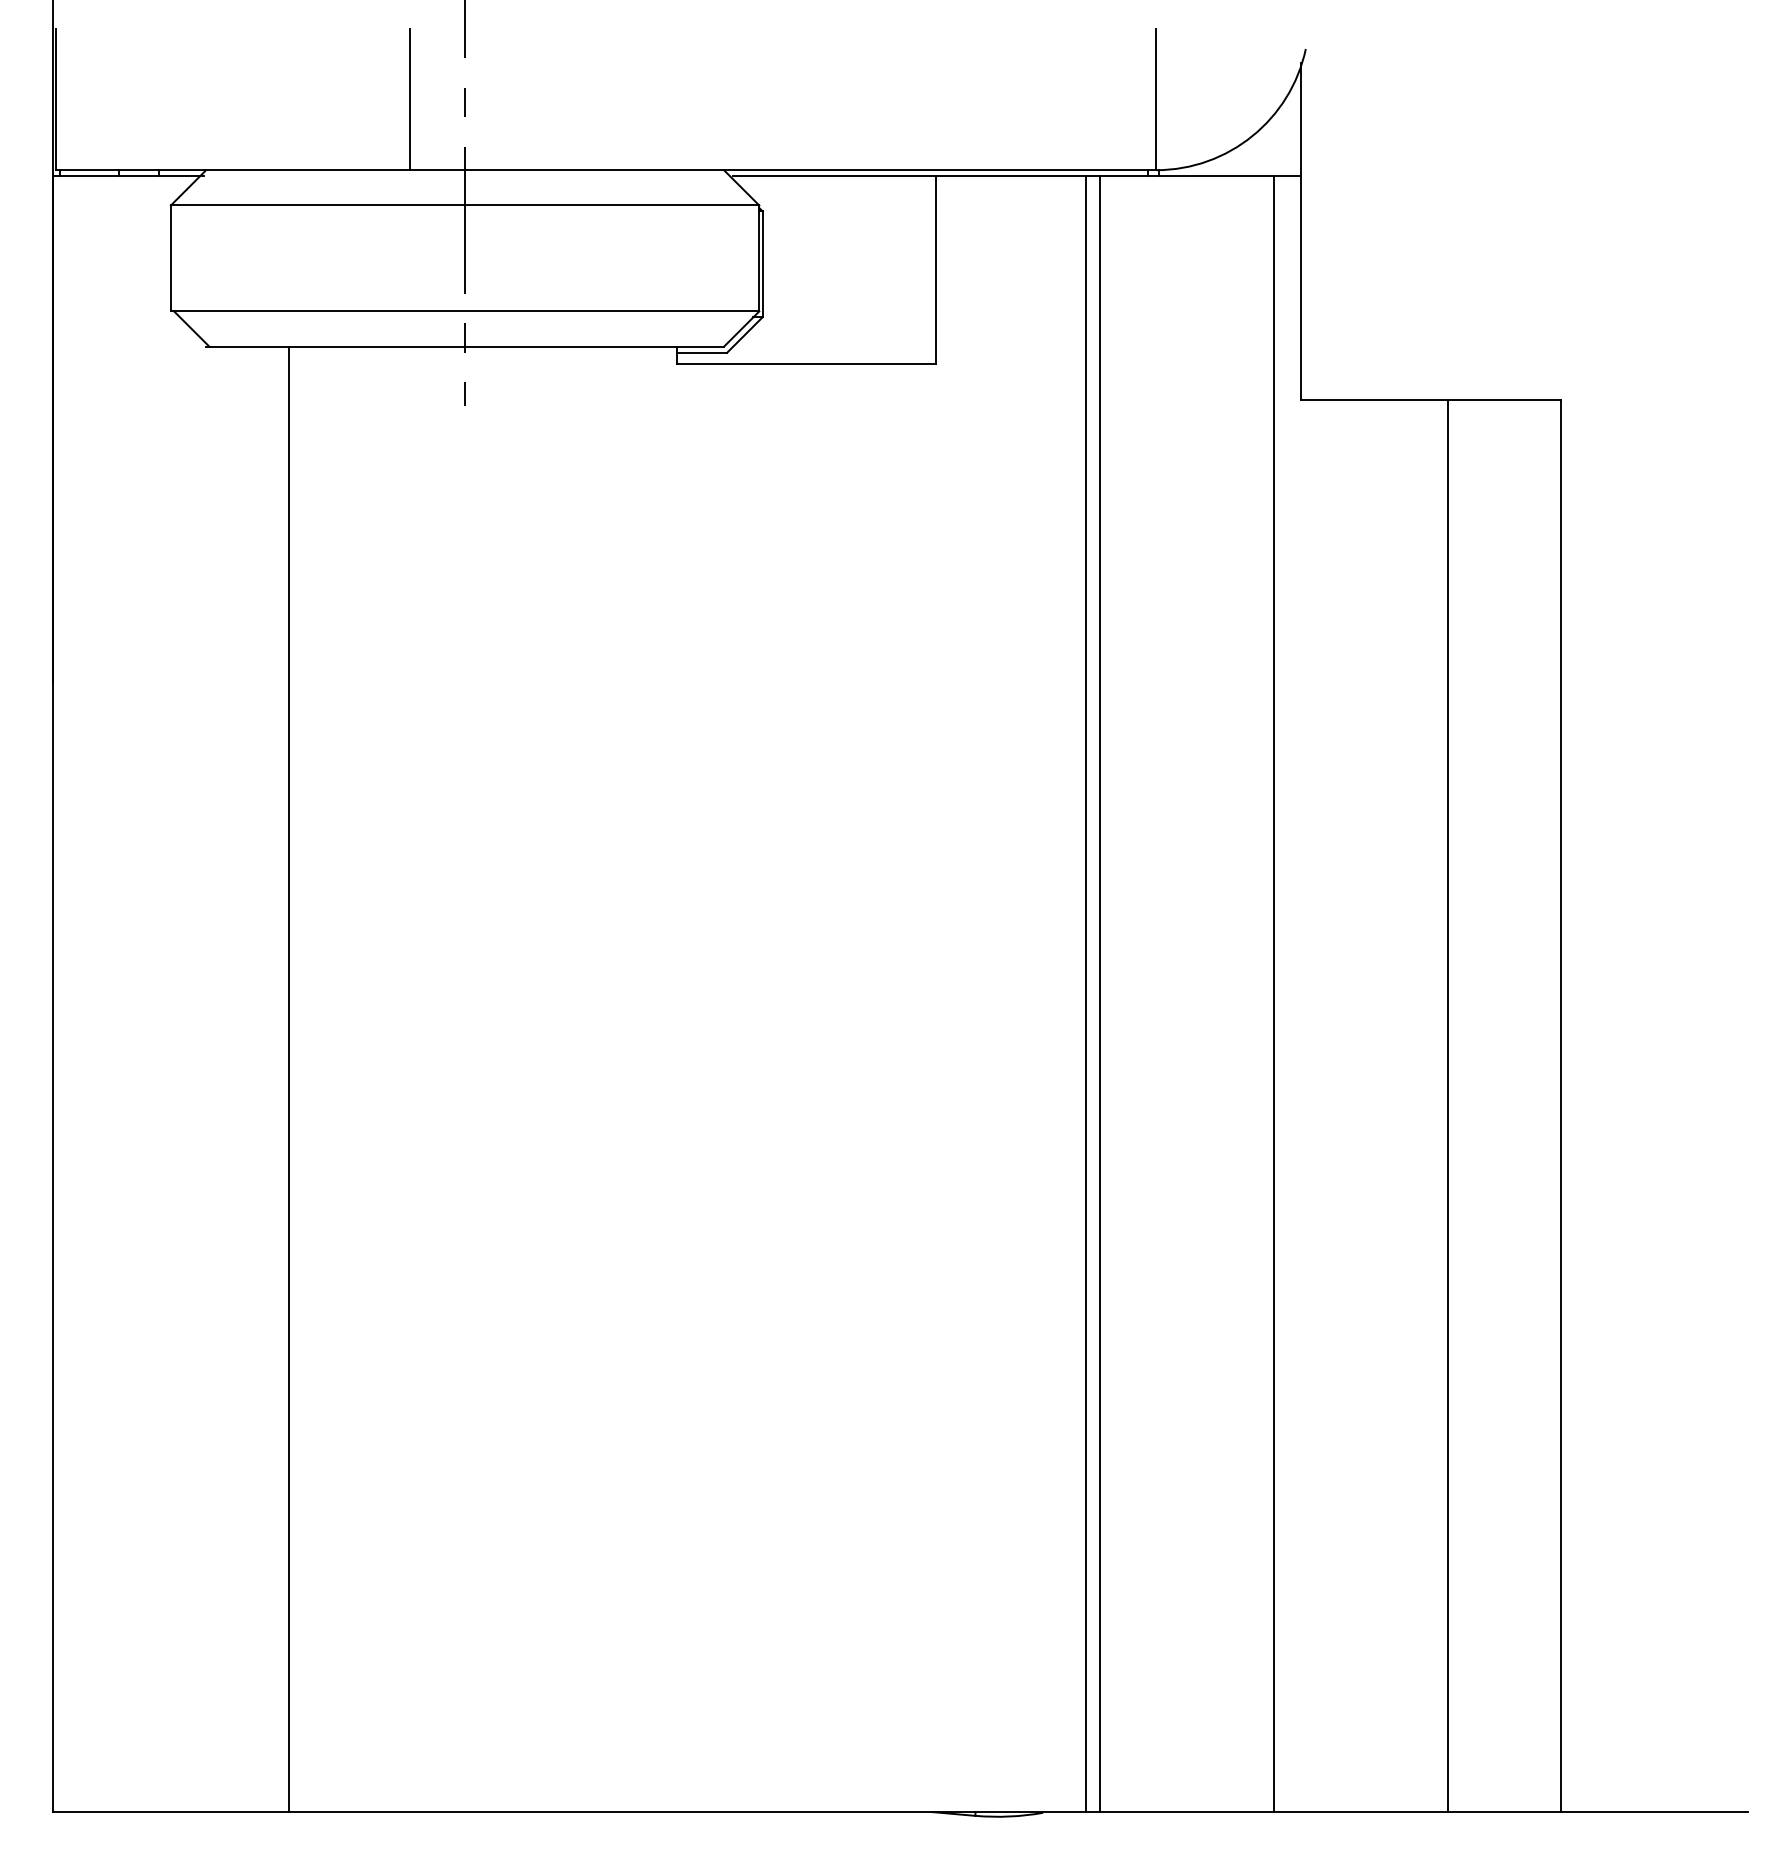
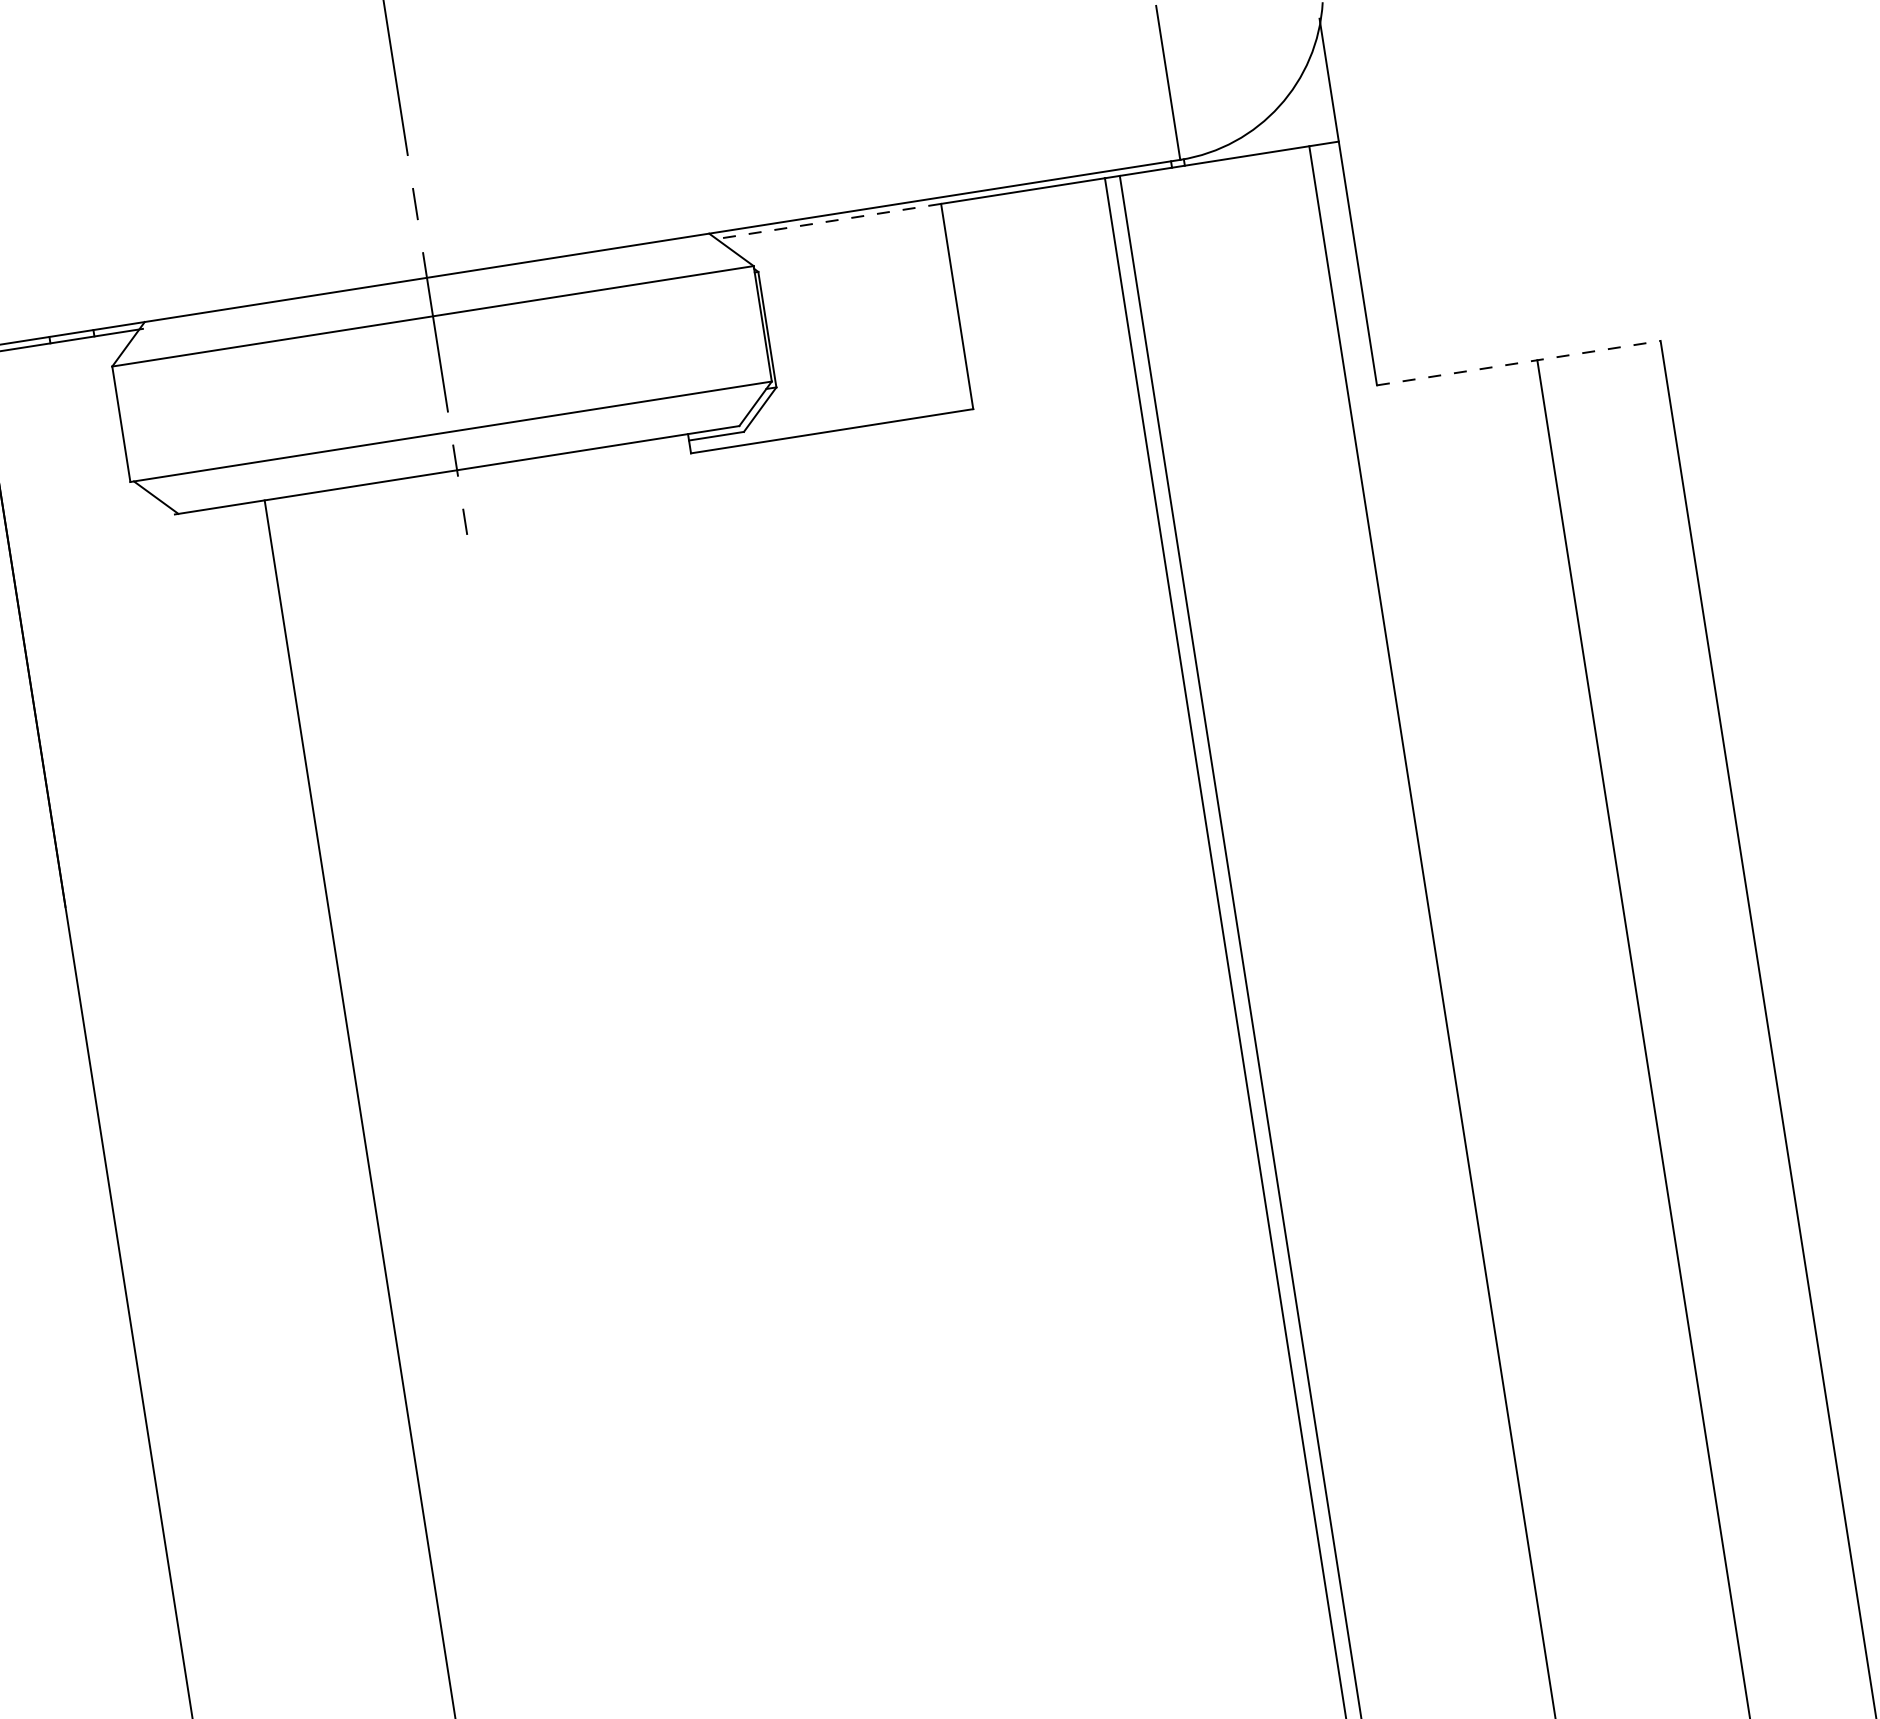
line: (409, 99) -> (354, 210), removed
line: (834, 176) -> (830, 221), solid -> dashed
line: (1431, 399) -> (1519, 362), solid -> dashed

